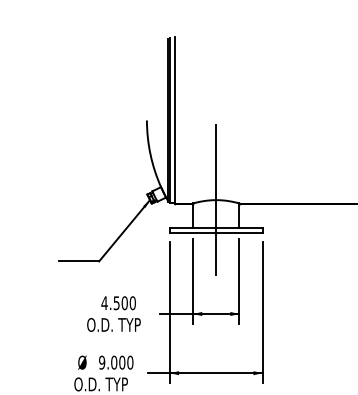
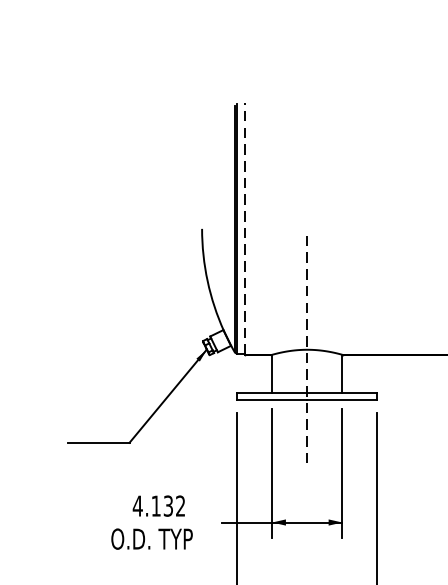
line: (175, 119) -> (245, 227), solid -> dashed
line: (216, 199) -> (307, 348), solid -> dashed
text: (124, 303) -> (168, 506), 4.500 -> 4.132

